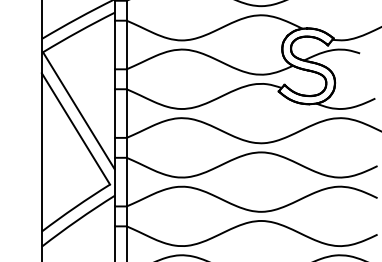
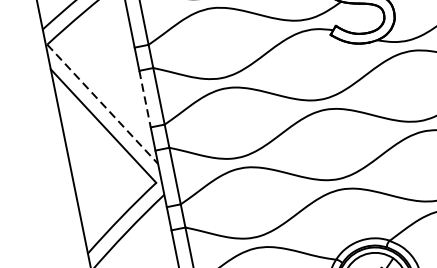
line: (78, 110) -> (102, 104), solid -> dashed
line: (114, 114) -> (144, 100), solid -> dashed

